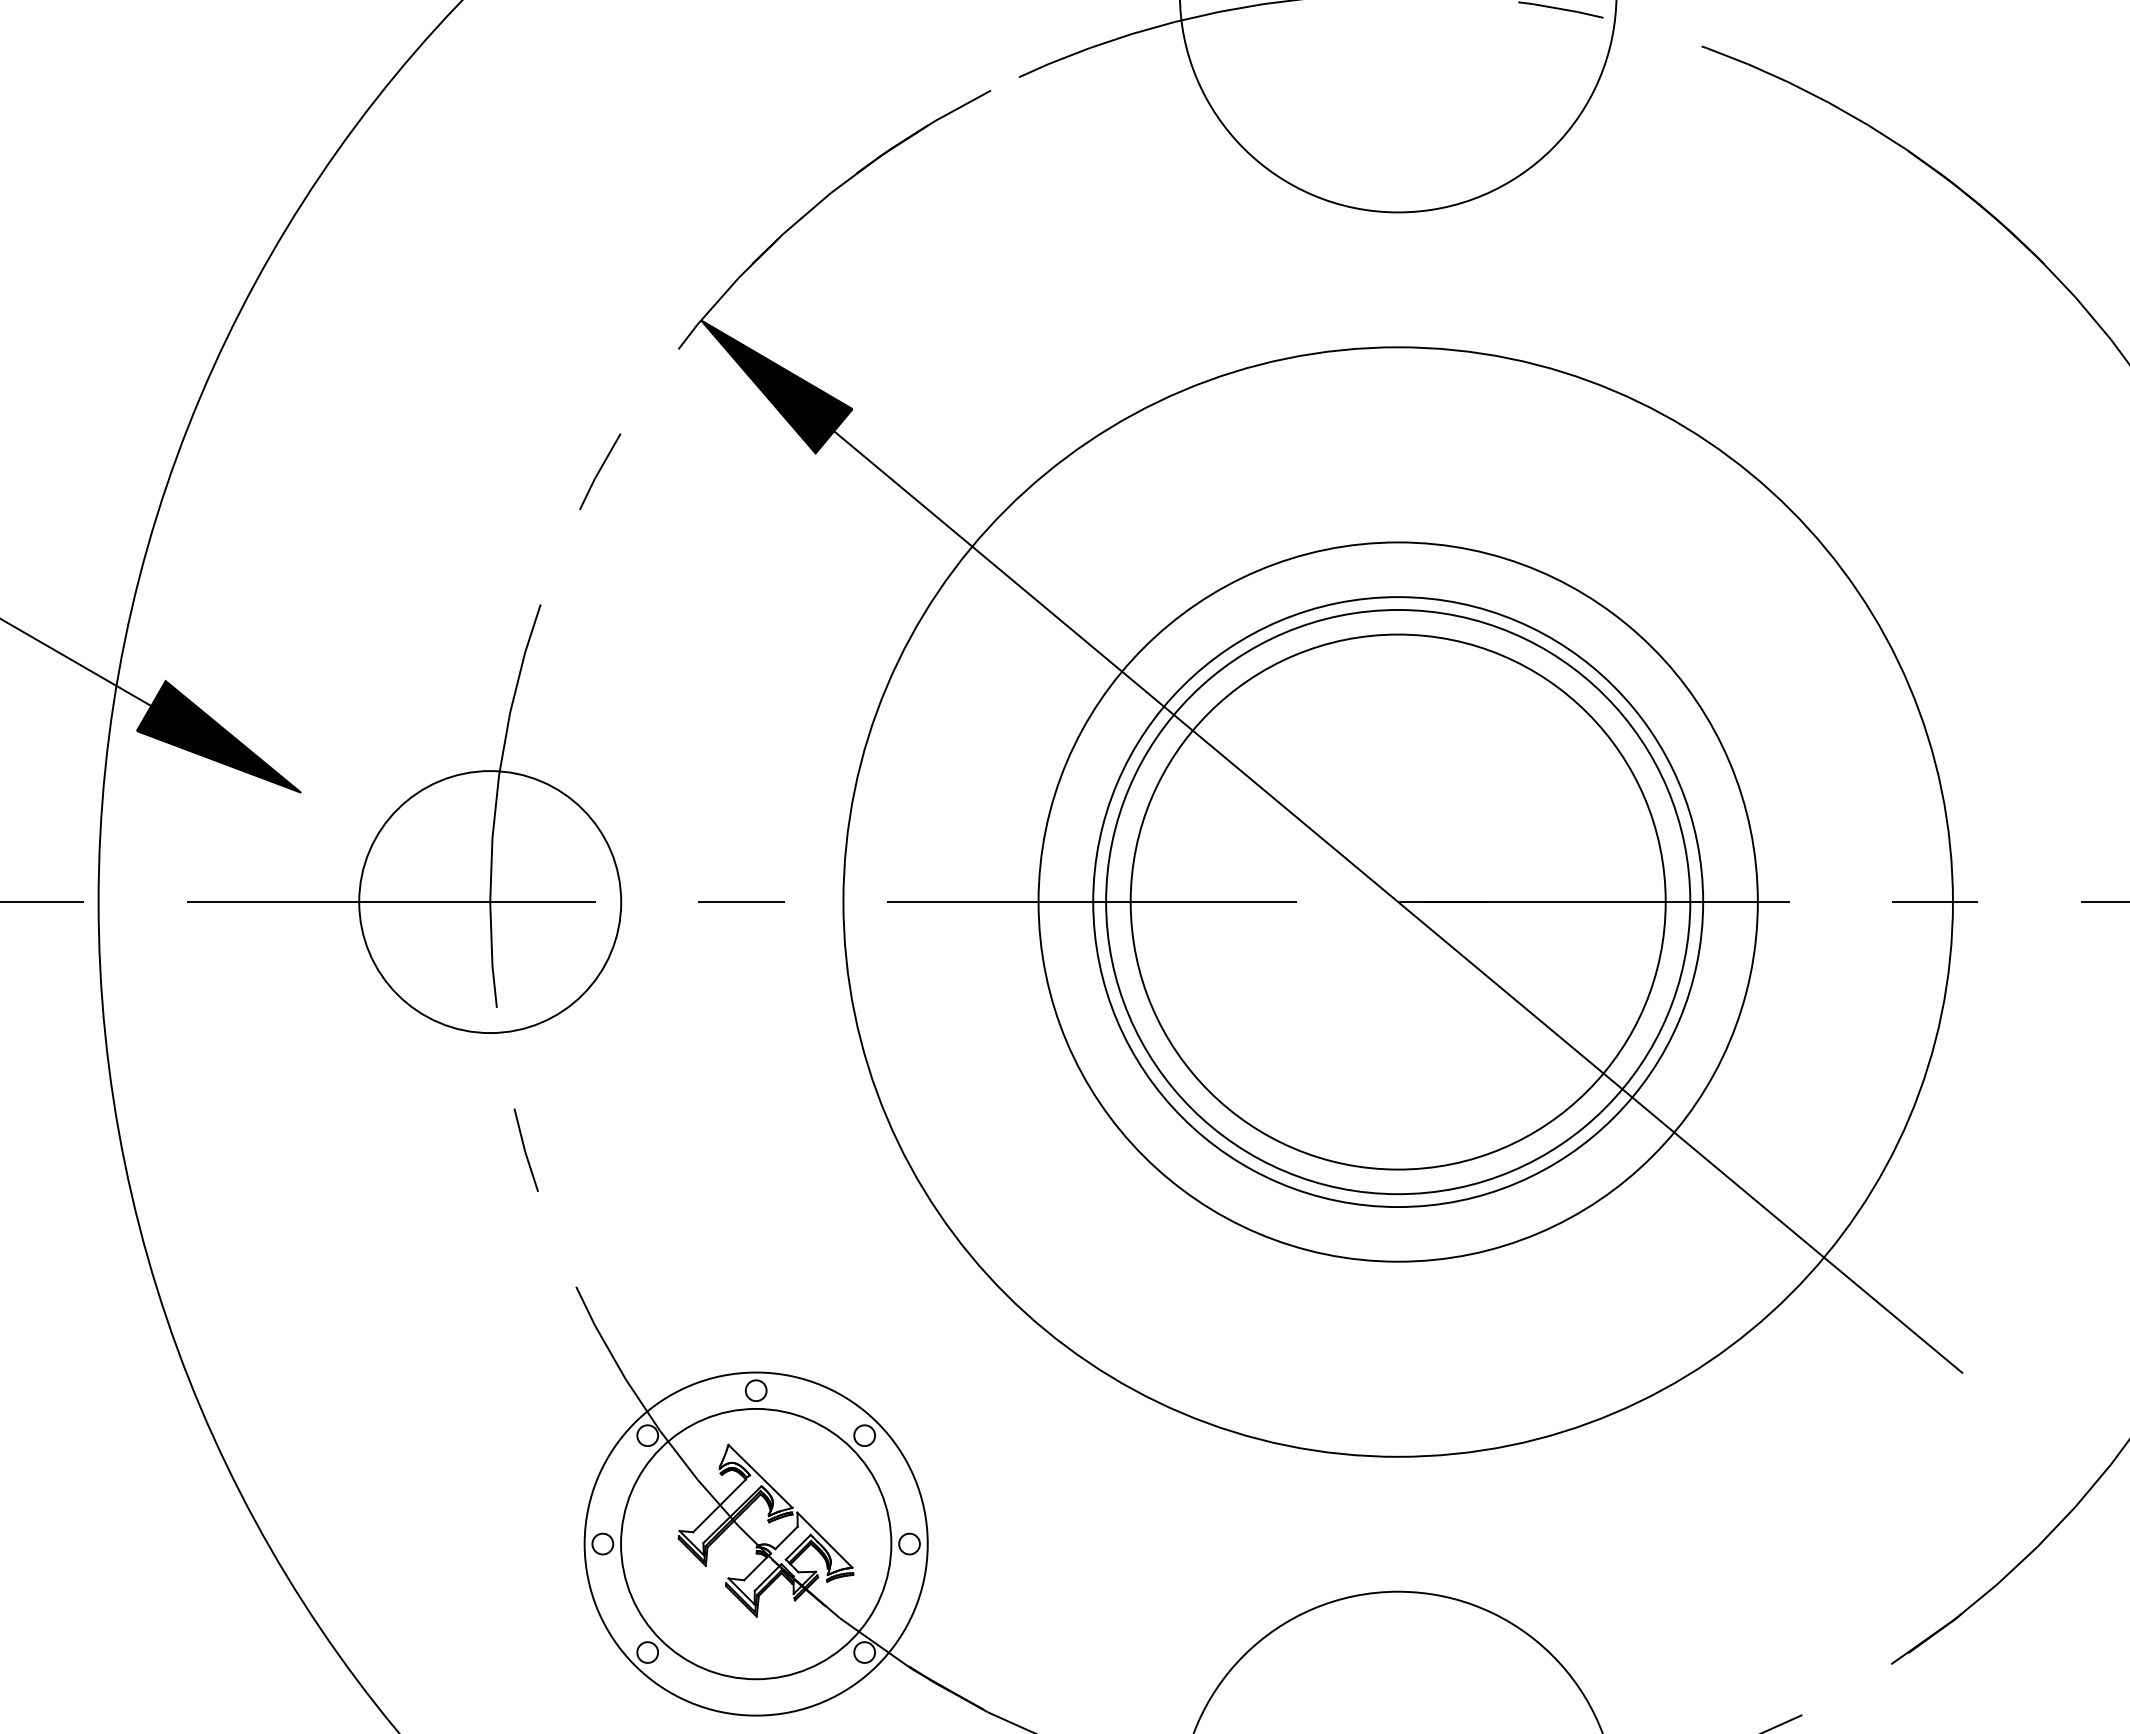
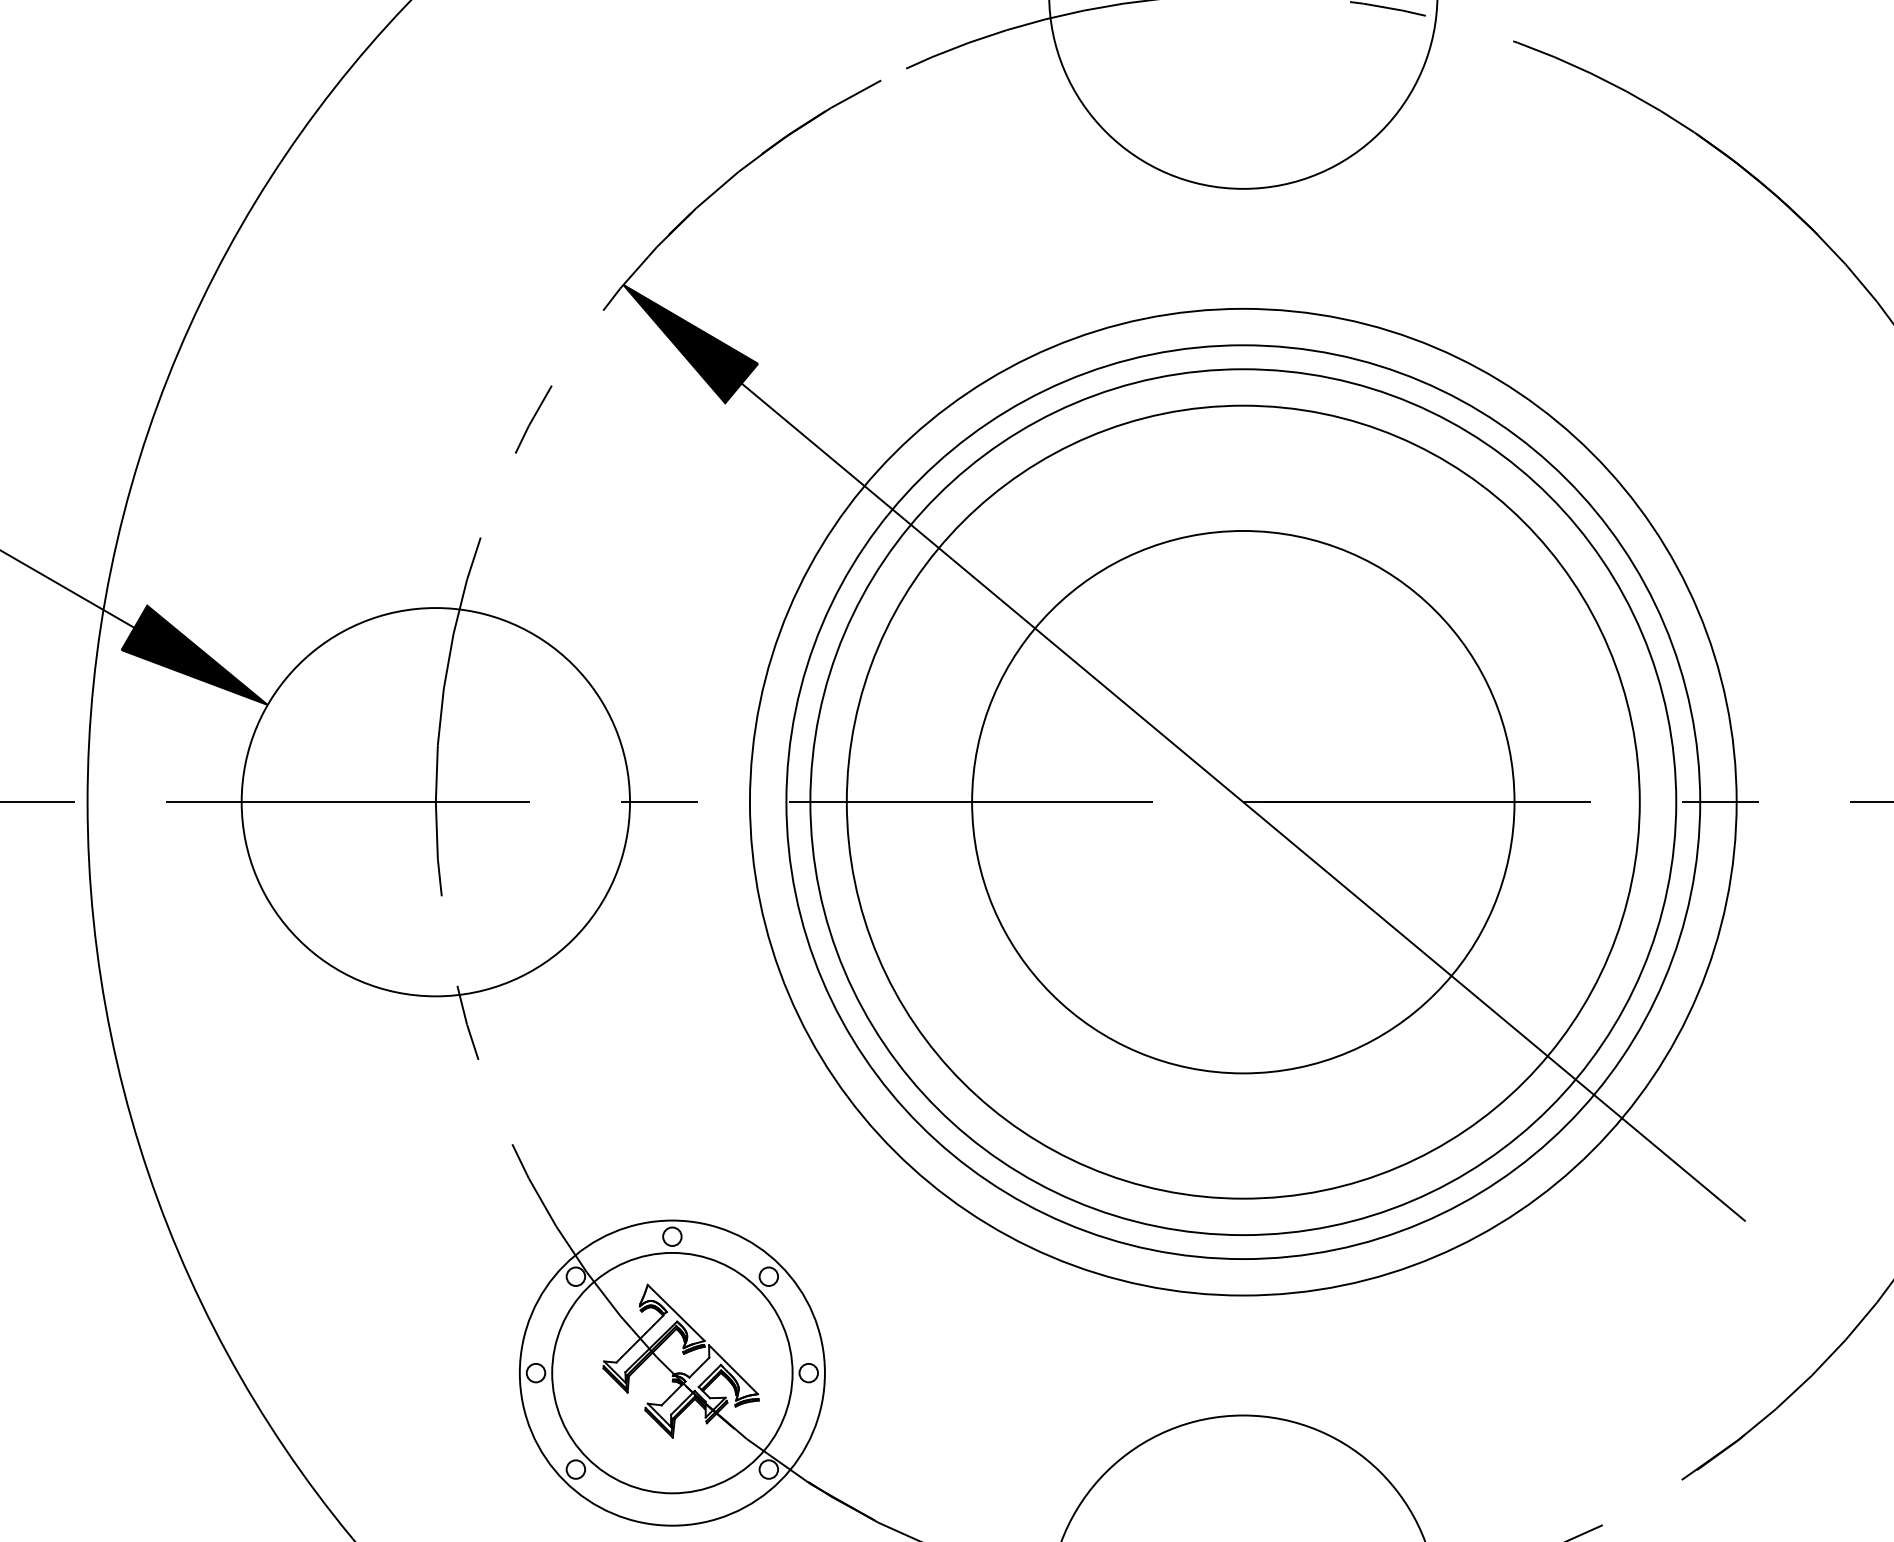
circle: (489, 901) -> (435, 801), size x1.67
circle: (1397, 901) -> (1242, 801), size x1.43
circle: (1398, 901) -> (1243, 801), size x1.67
circle: (1398, 901) -> (1243, 801), size x1.67

